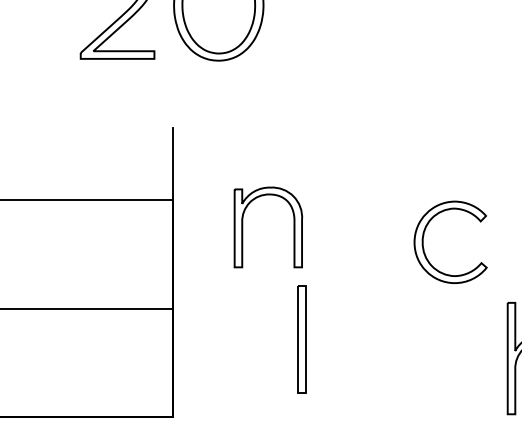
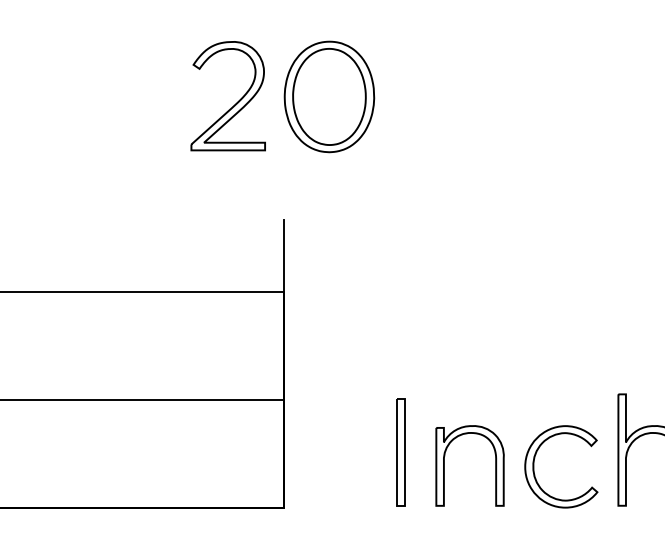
part: (242, 227) -> (444, 465), moved
part: (423, 242) -> (534, 466), moved
part: (301, 340) -> (400, 452), moved

